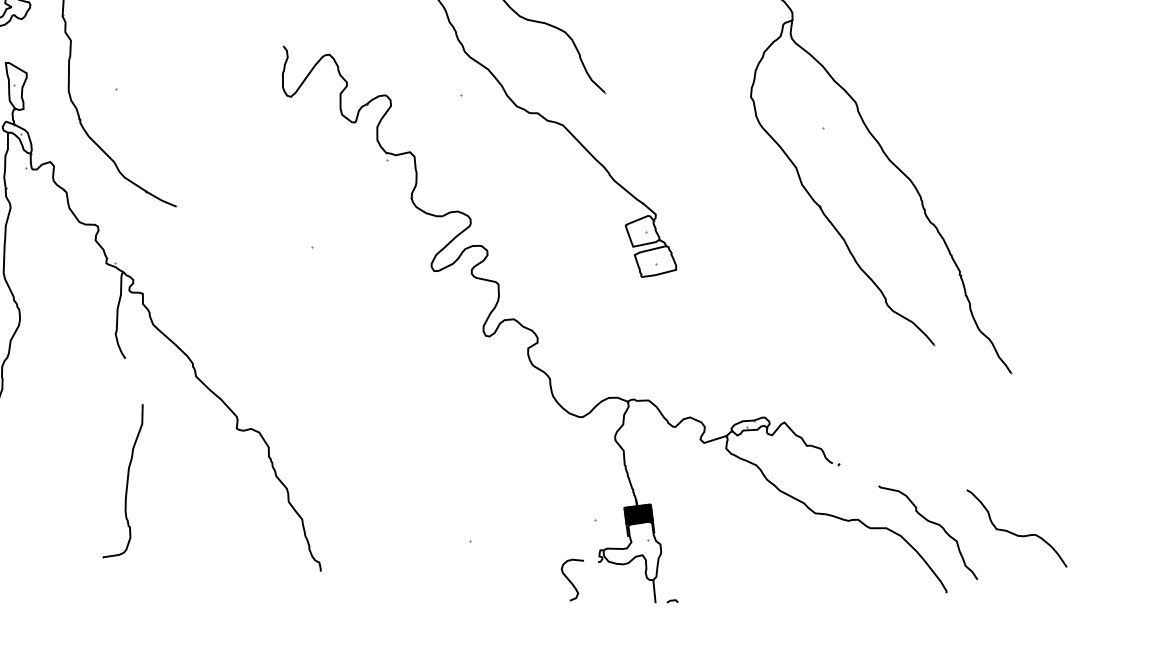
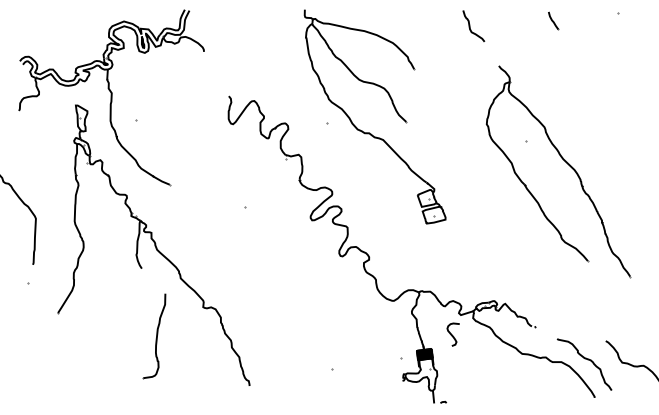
part: (122, 481) -> (154, 336), moved
curve: (570, 579) -> (452, 334), moved

